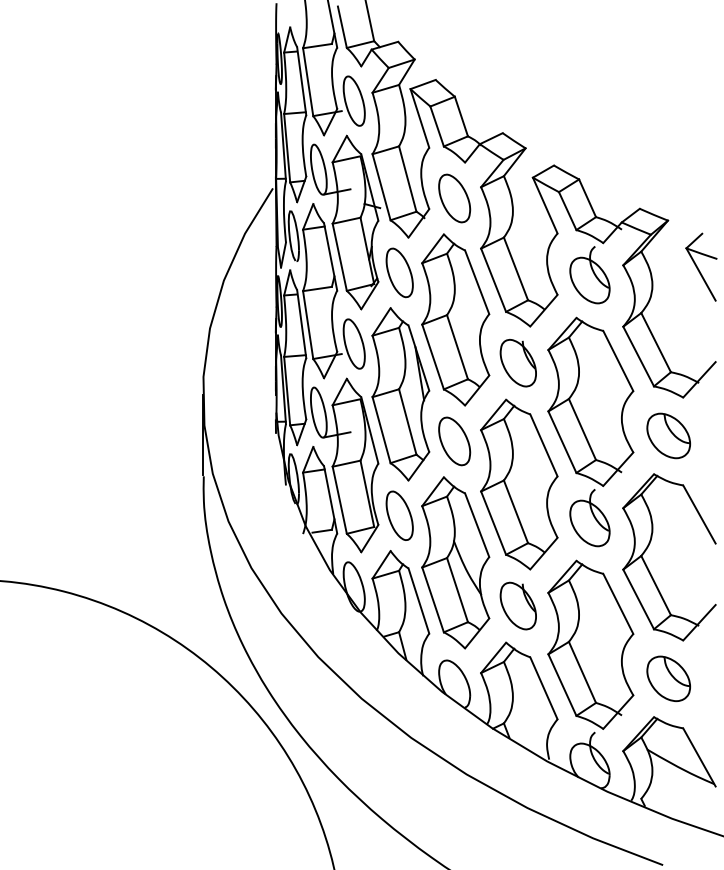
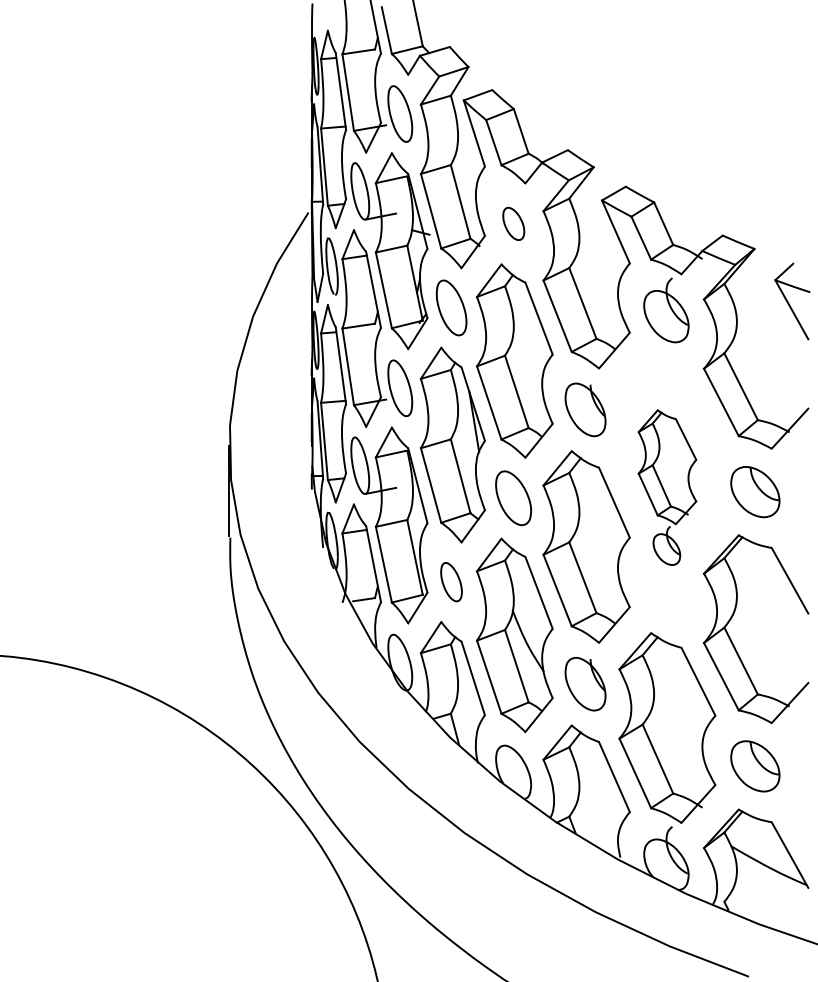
part: (454, 198) -> (513, 223), size x0.6
part: (590, 431) -> (667, 487), size x0.6
part: (399, 515) -> (451, 581), size x0.7

